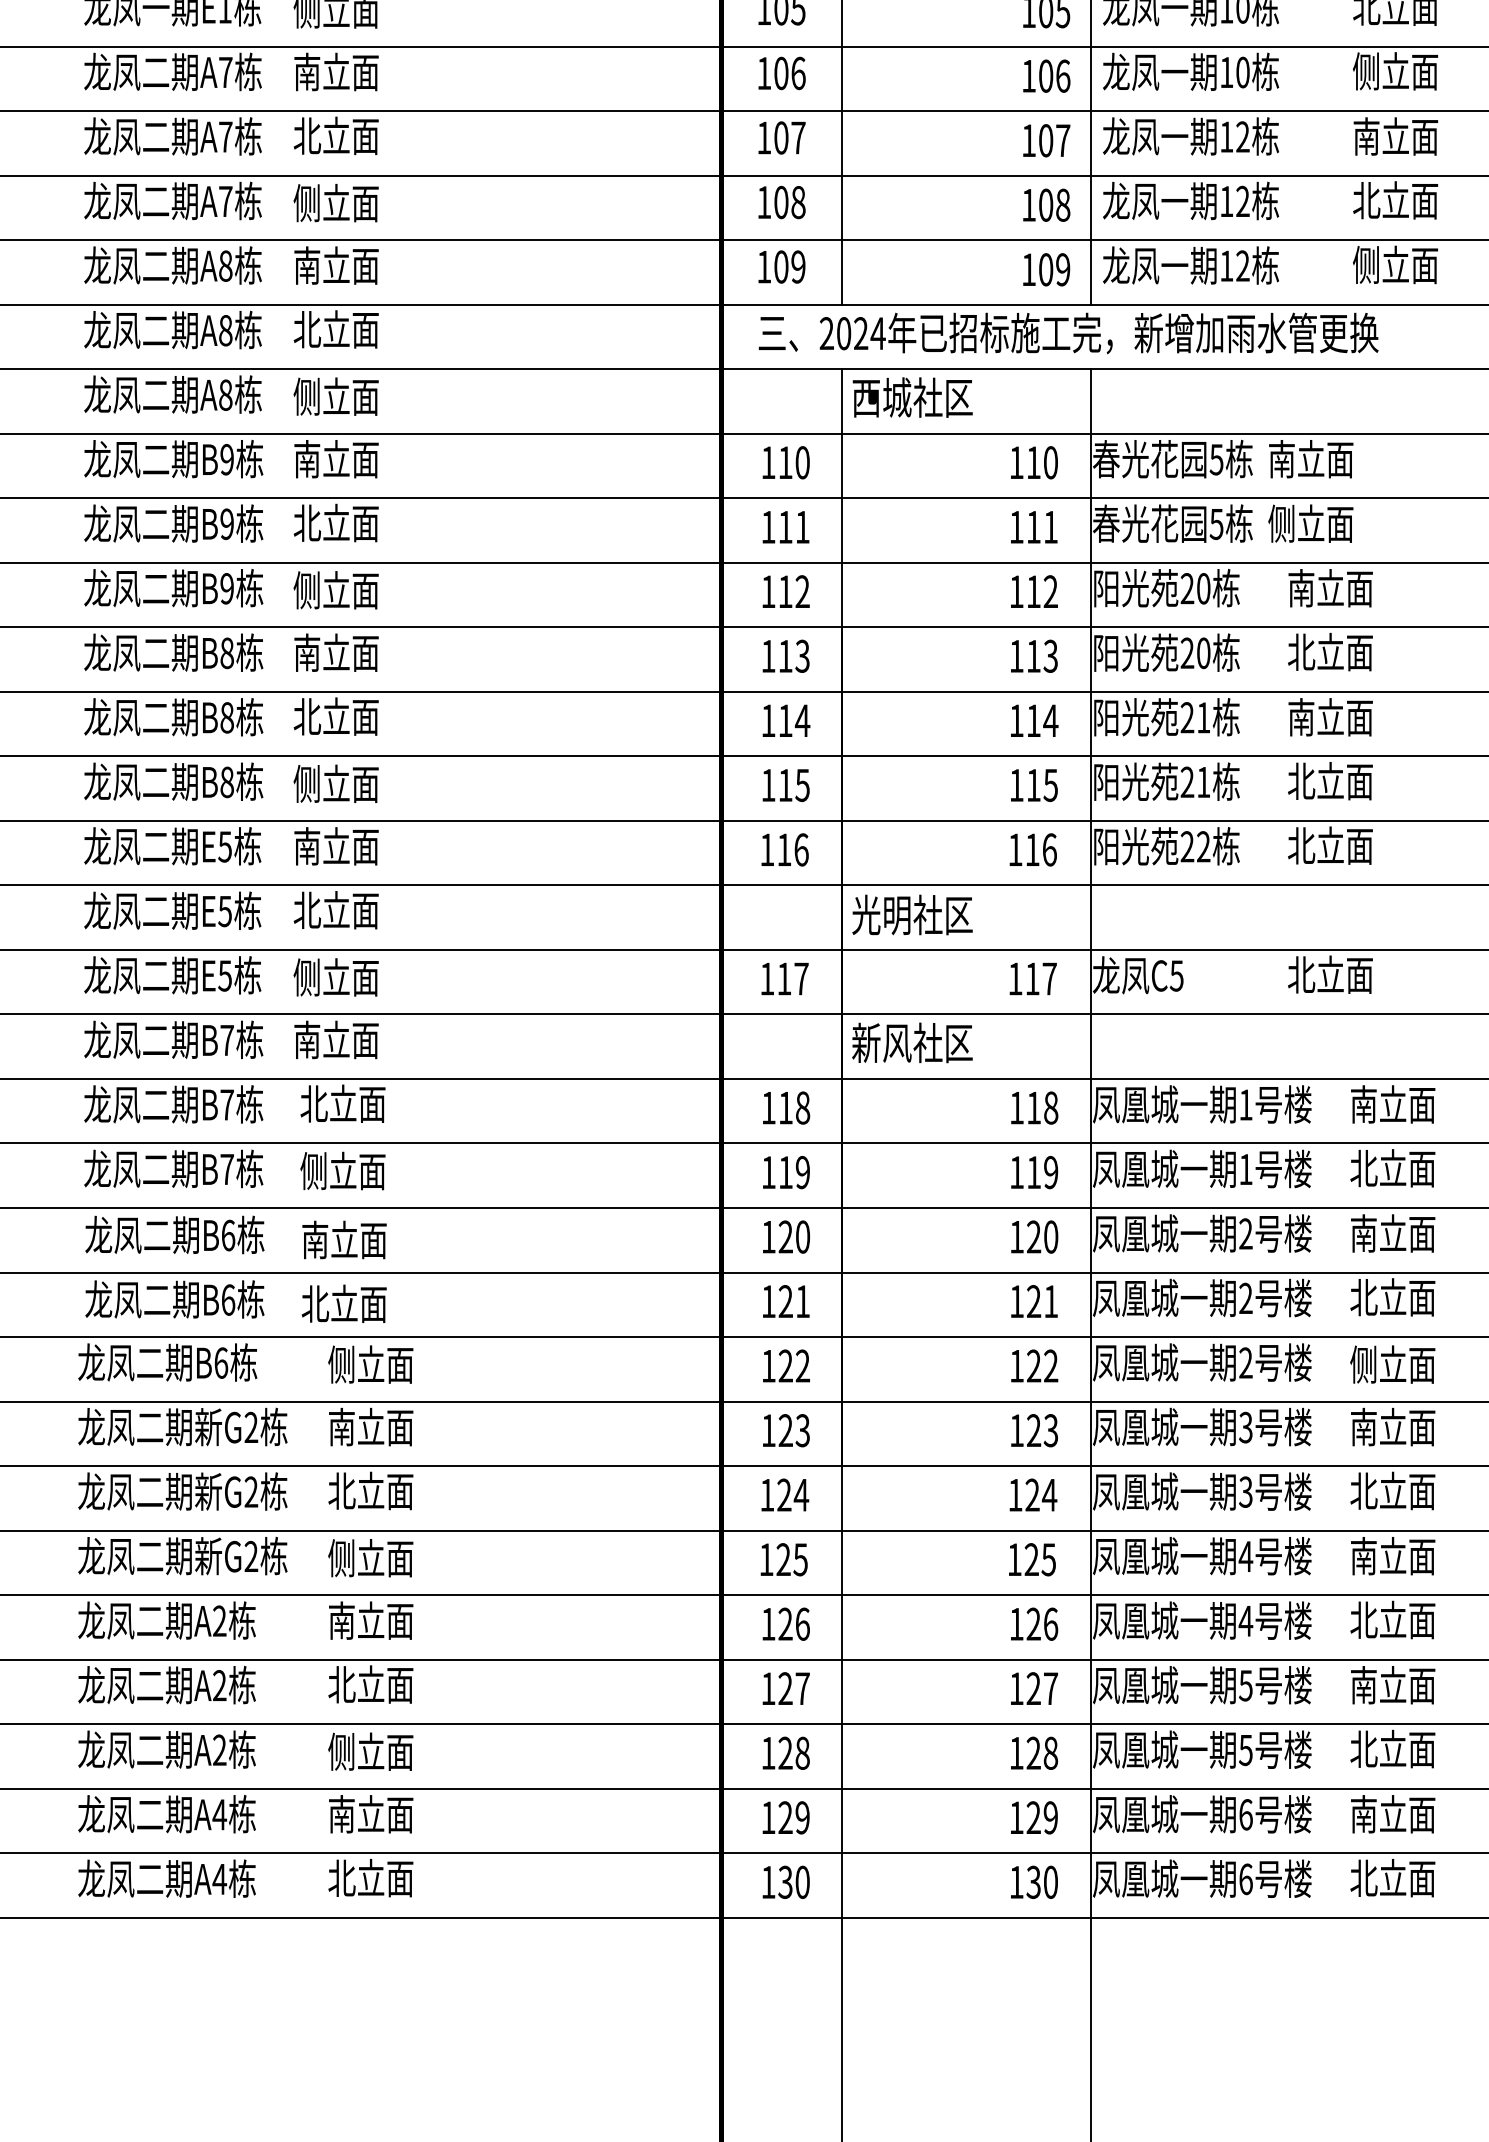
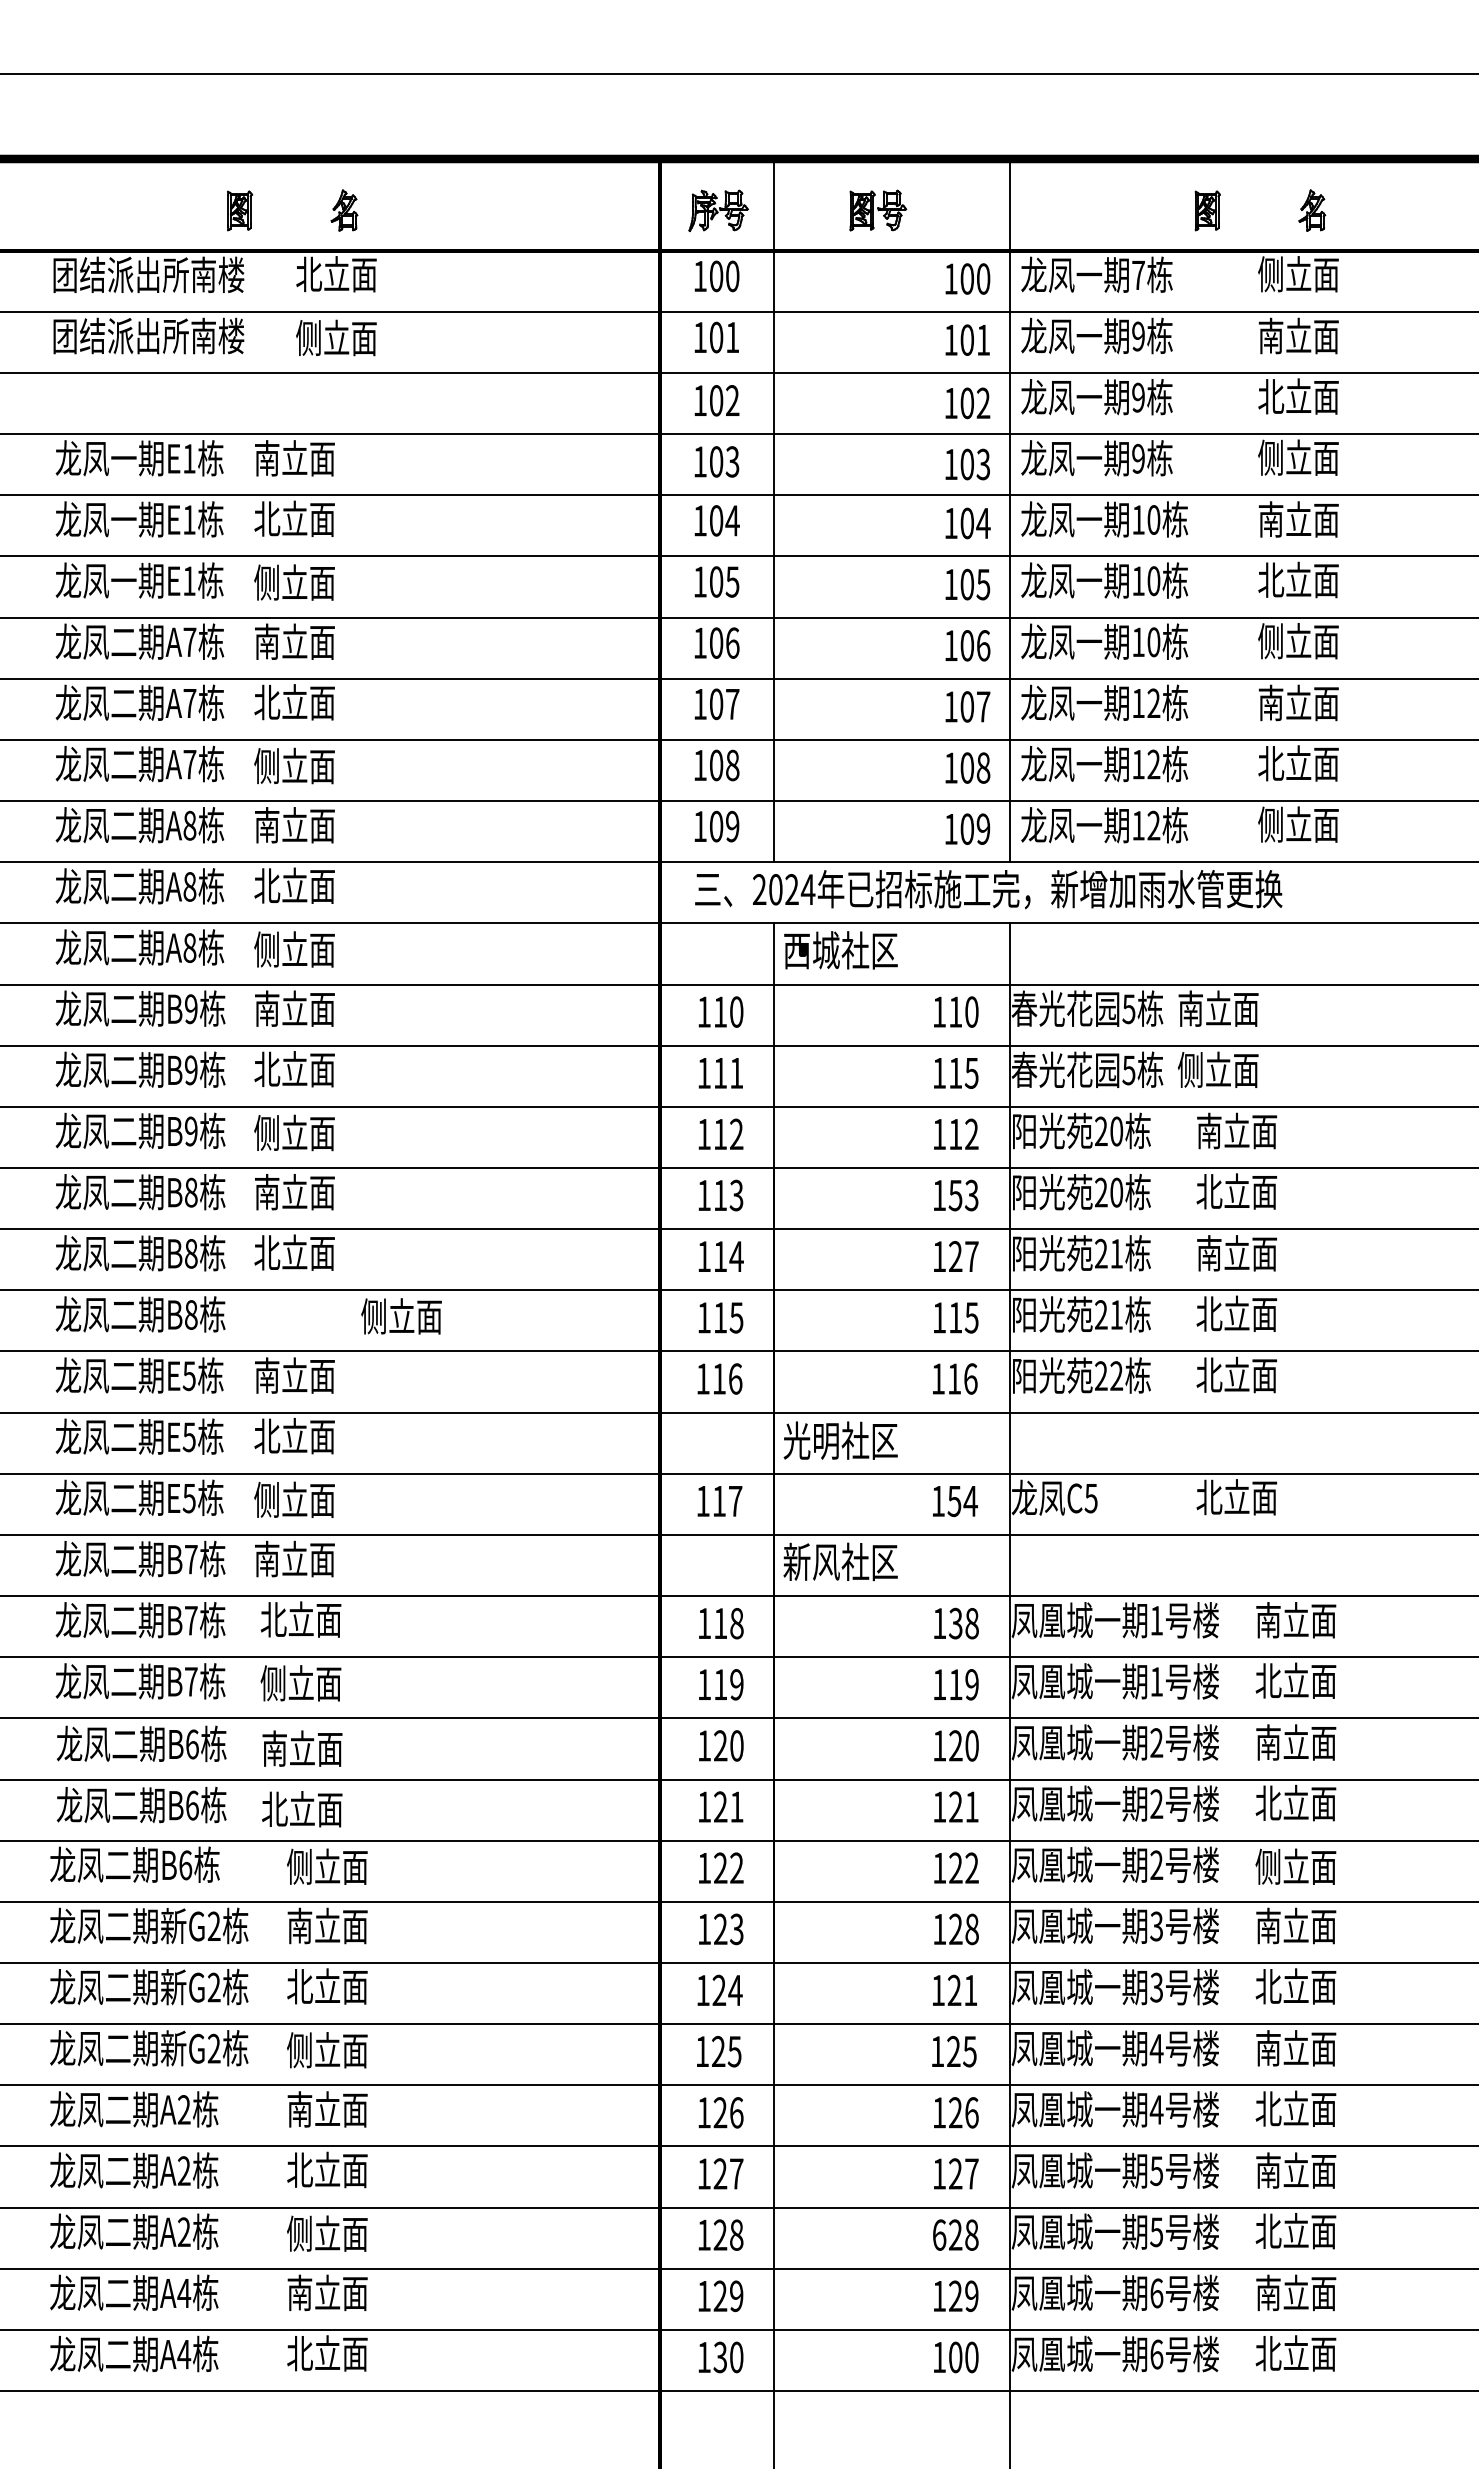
text: (1050, 527) -> (971, 1073), 111 -> 115
text: (1033, 656) -> (955, 1195), 113 -> 153
text: (1043, 720) -> (964, 1256), 114 -> 127
text: (336, 783) -> (401, 1316), moved
text: (1040, 979) -> (962, 1501), 117 -> 154
text: (1033, 1107) -> (955, 1623), 118 -> 138
text: (1050, 1429) -> (971, 1928), 123 -> 128
text: (1049, 1495) -> (970, 1990), 124 -> 121
text: (1016, 1752) -> (939, 2234), 128 -> 628
text: (1033, 1882) -> (955, 2357), 130 -> 100

